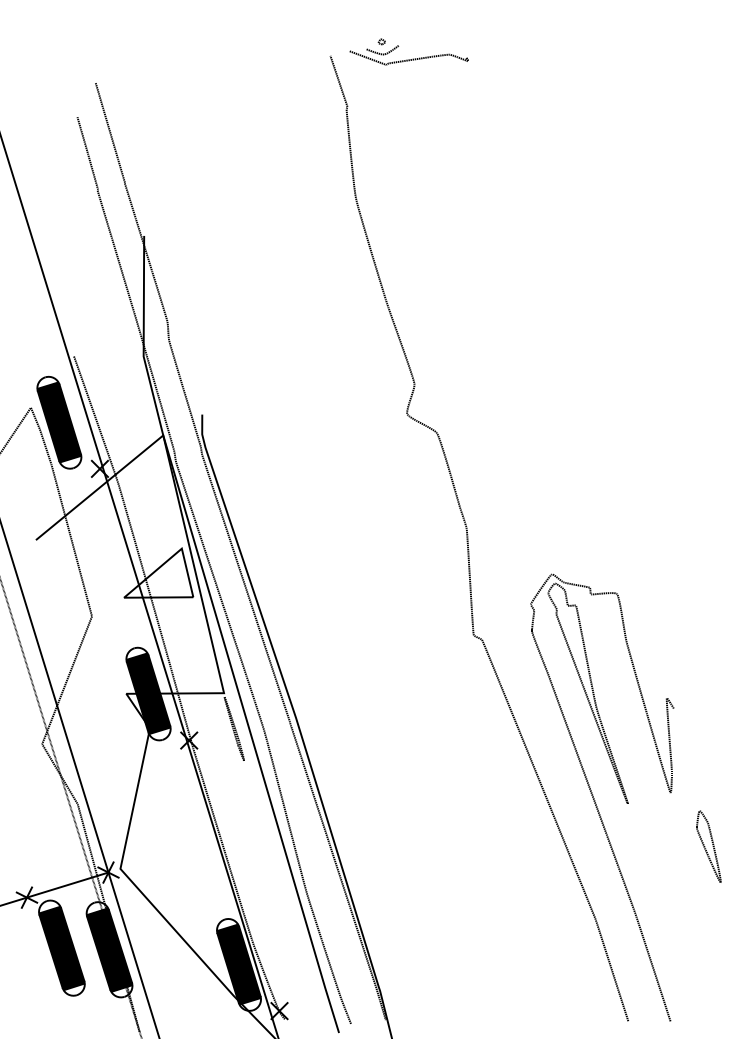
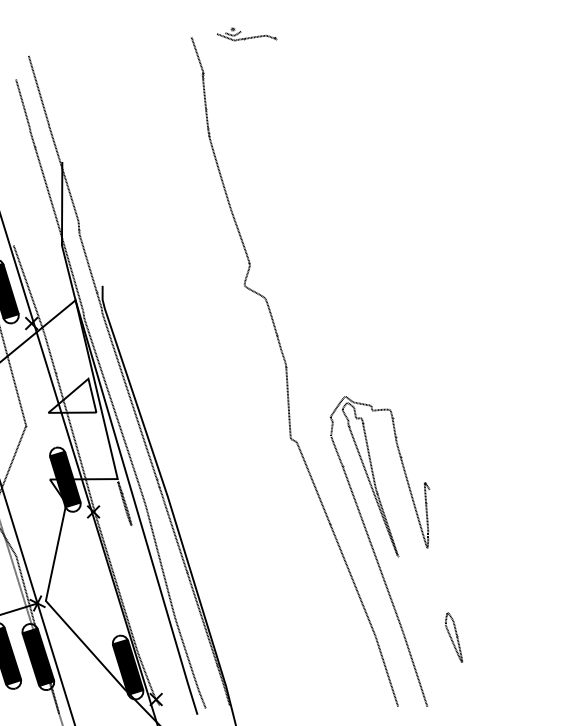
part: (411, 52) -> (247, 34), size x0.71
part: (709, 846) -> (454, 637), moved

